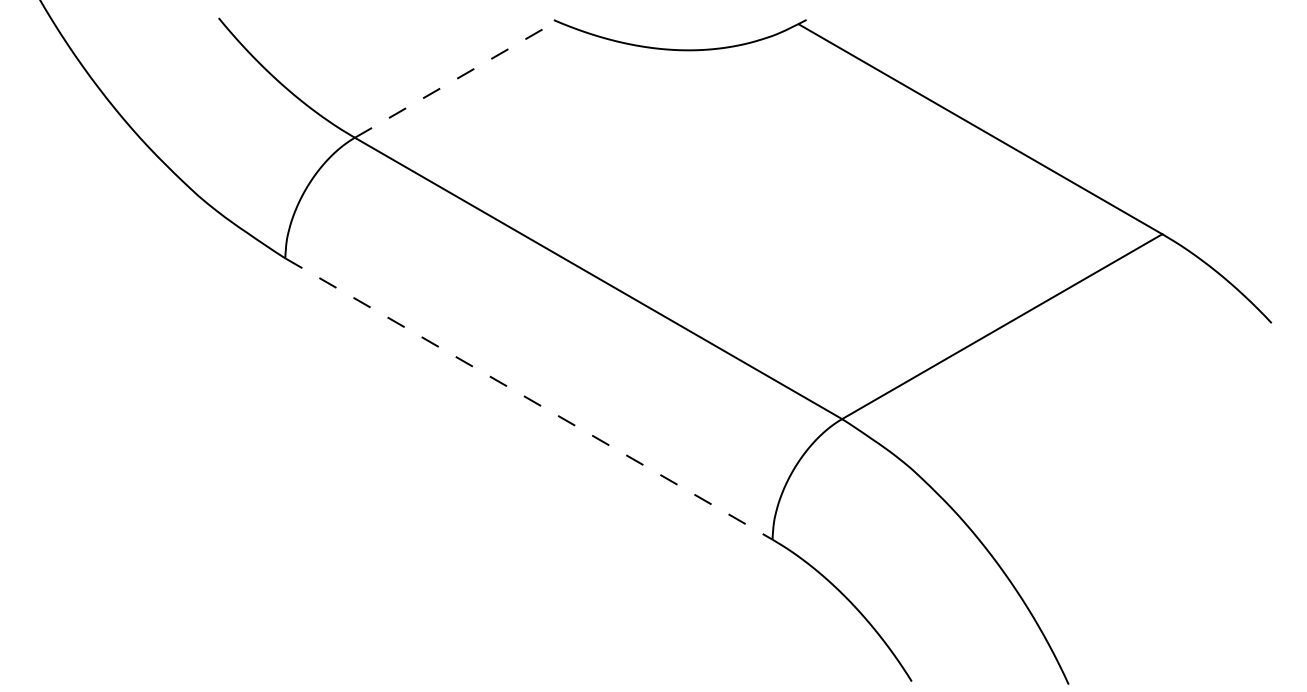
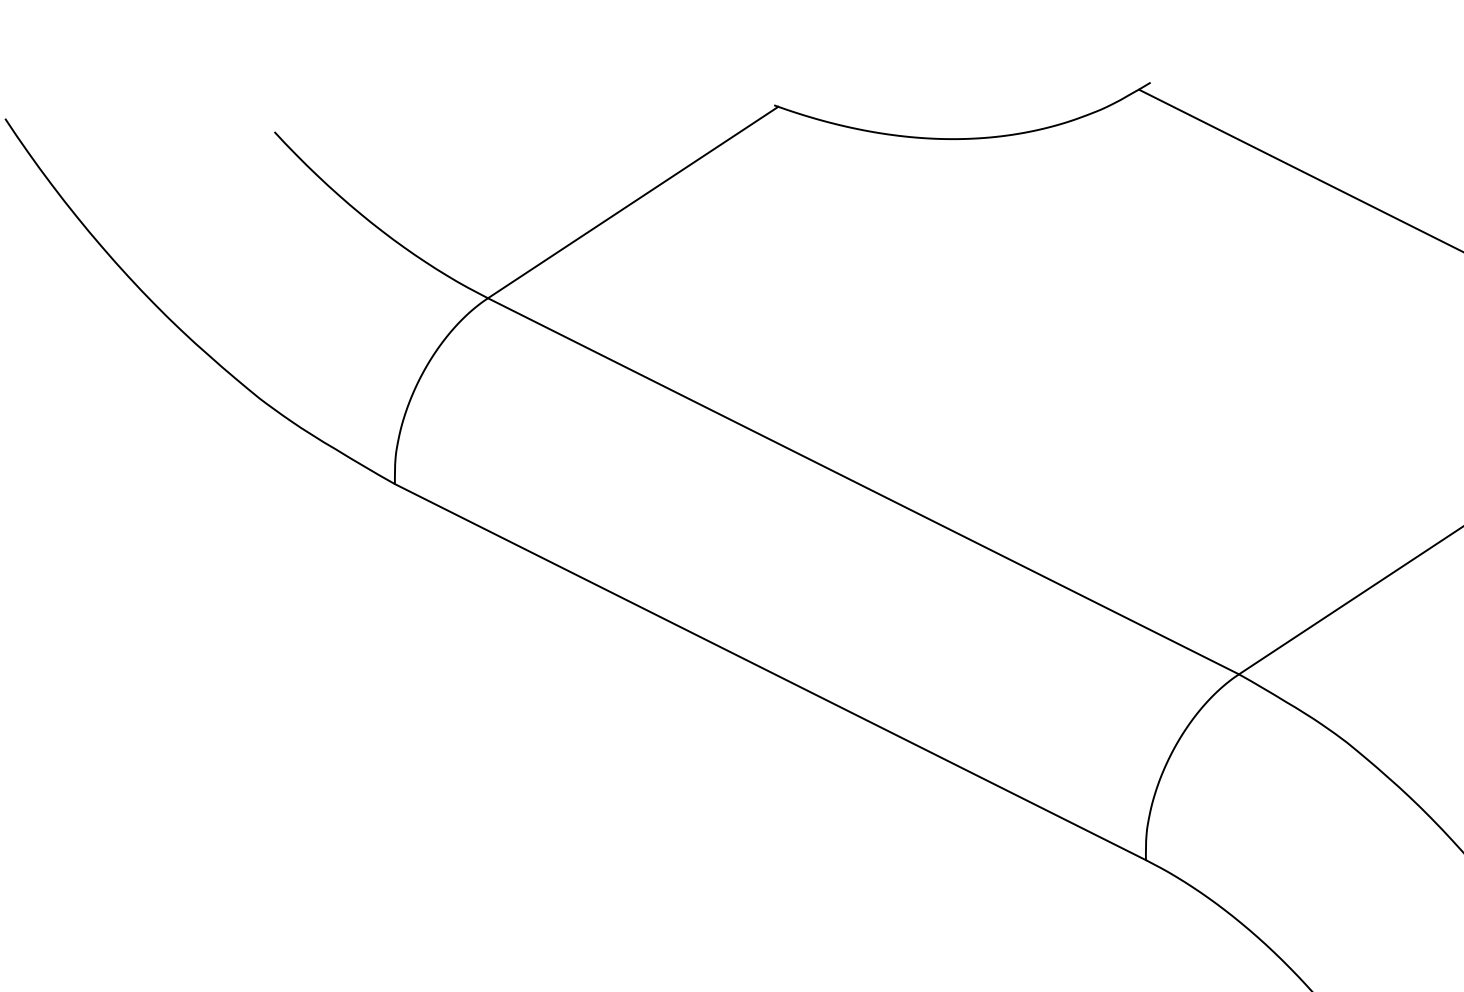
line: (456, 79) -> (634, 202), dashed -> solid
line: (529, 399) -> (771, 672), dashed -> solid

